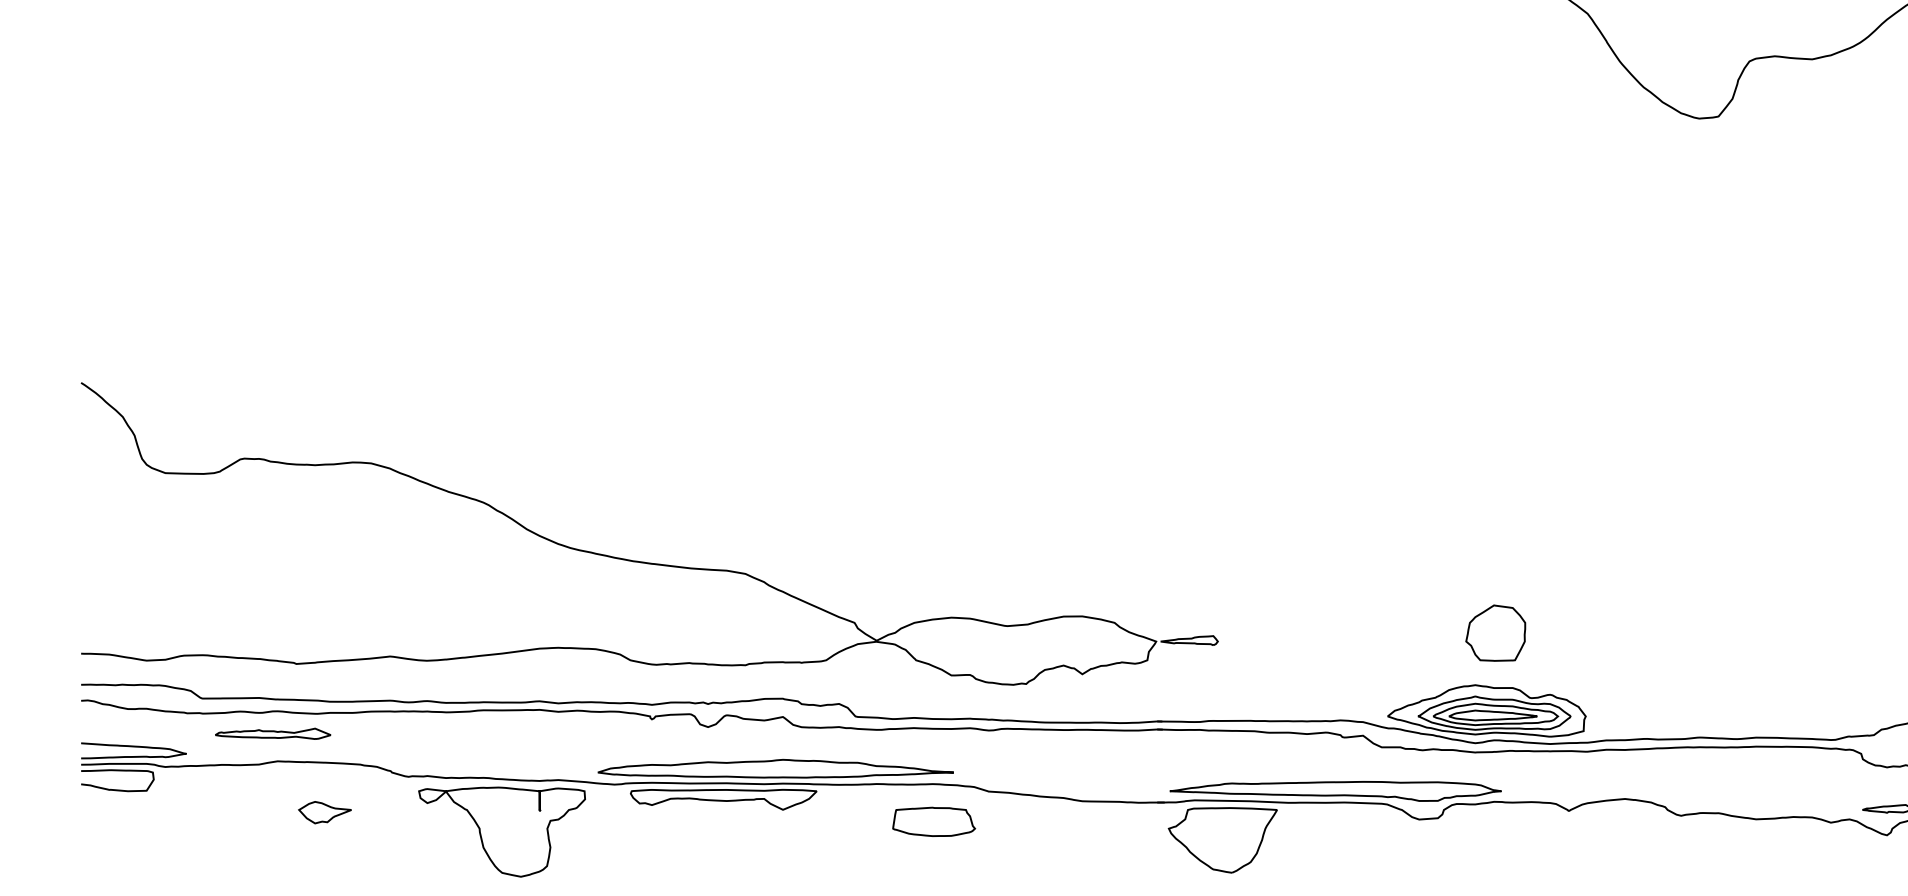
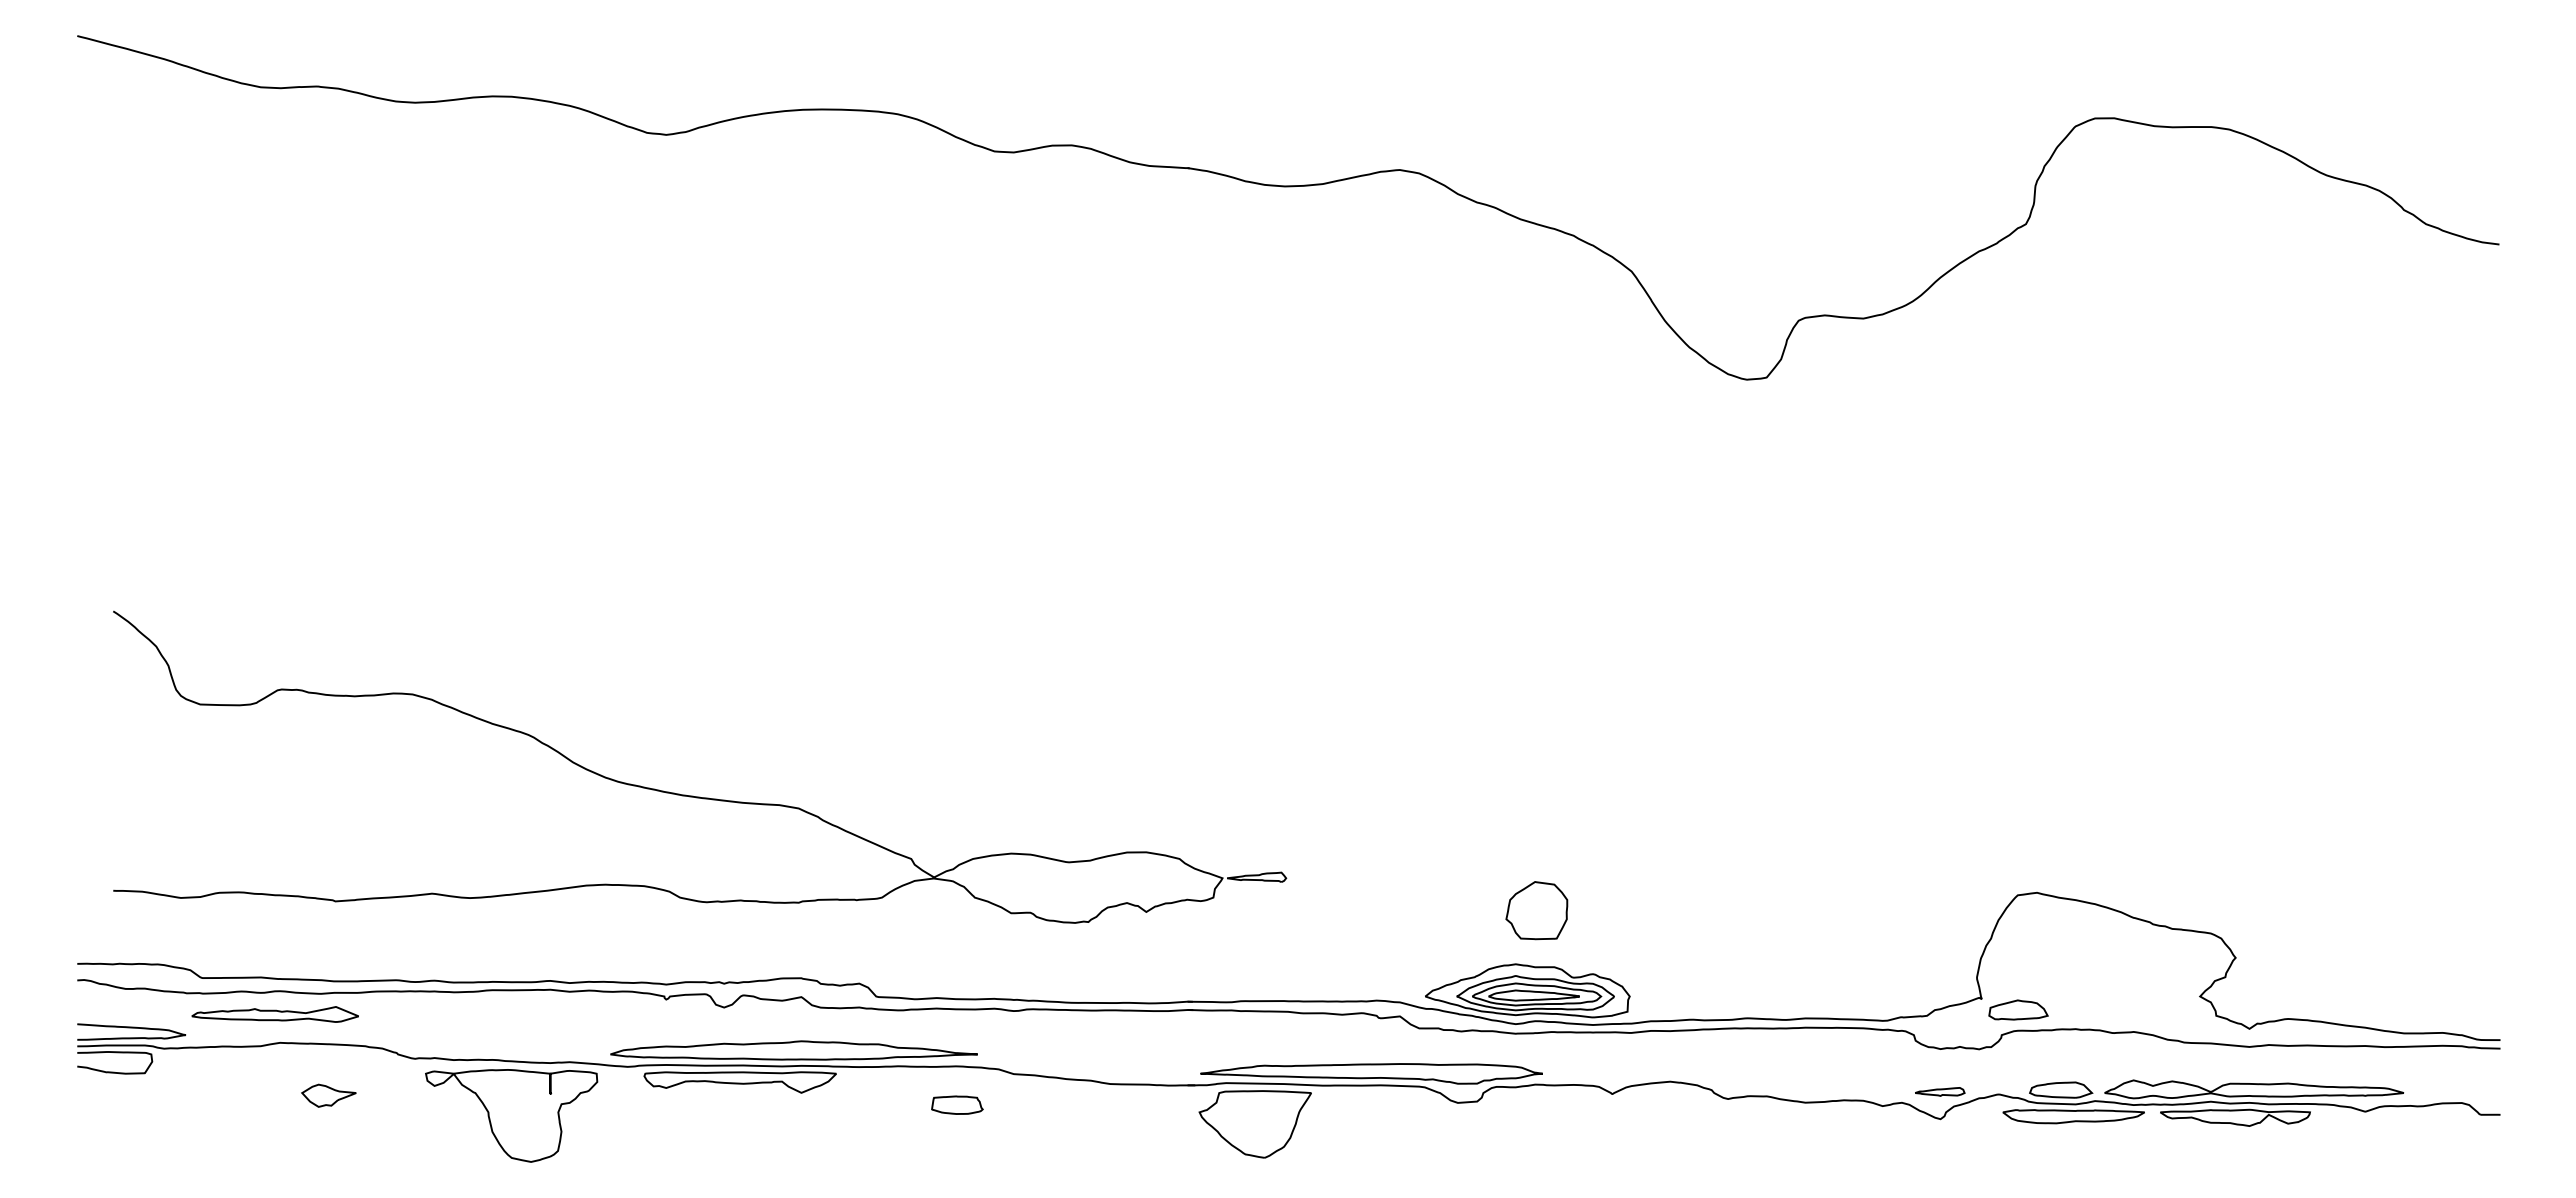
part: (643, 561) -> (693, 795), moved
part: (273, 733) -> (275, 1014), size x1.4
part: (934, 821) -> (957, 1104), size x0.6

